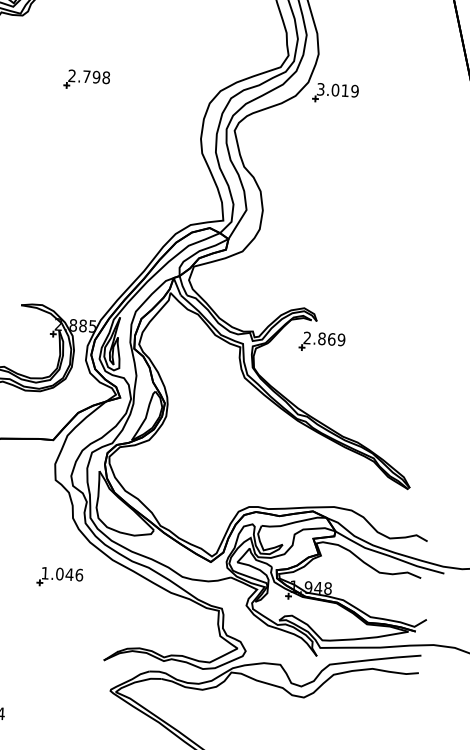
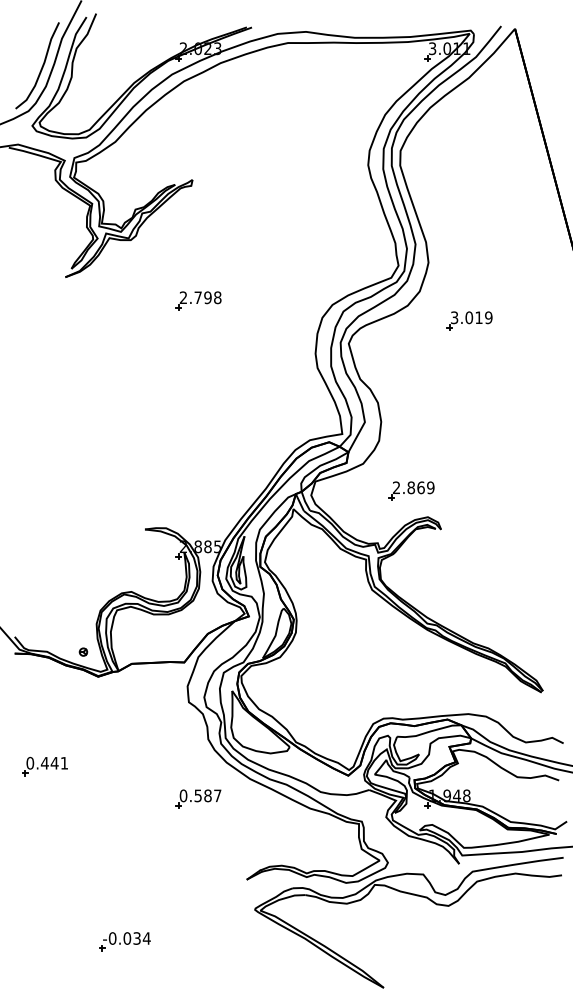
part: (335, 92) -> (469, 320), moved
part: (322, 341) -> (411, 490), moved
text: (62, 573) -> (200, 795), 1.046 -> 0.587

